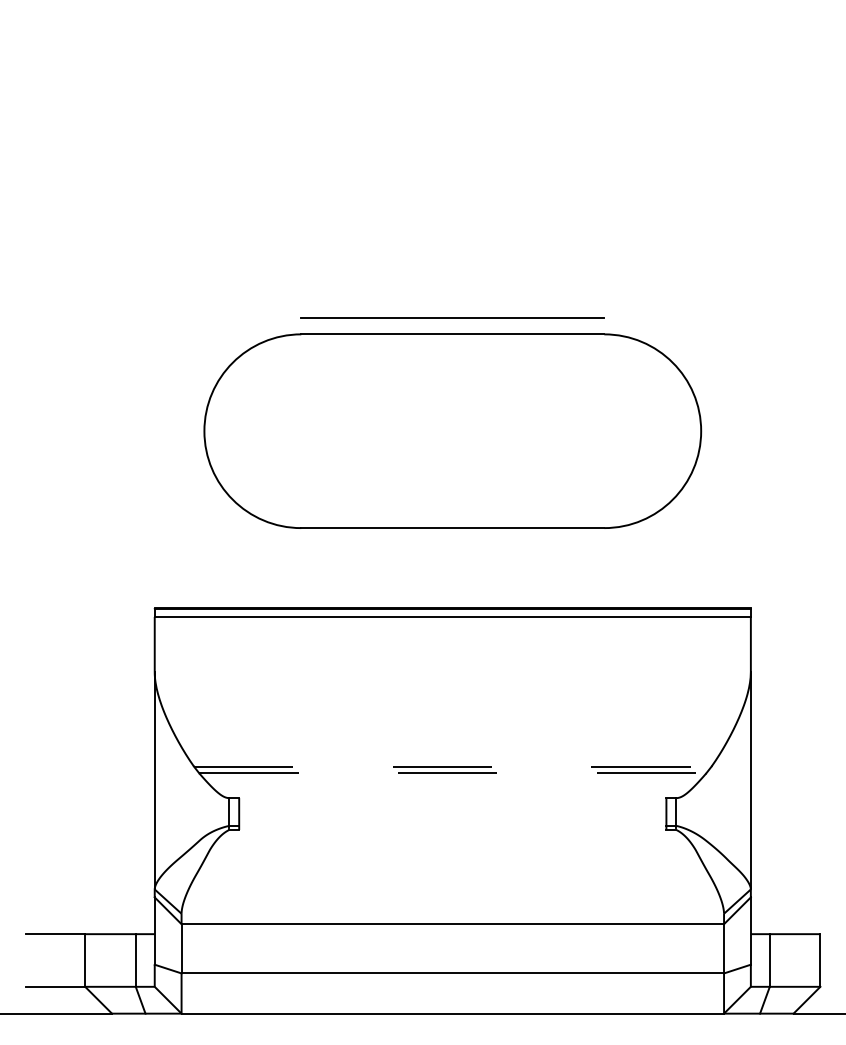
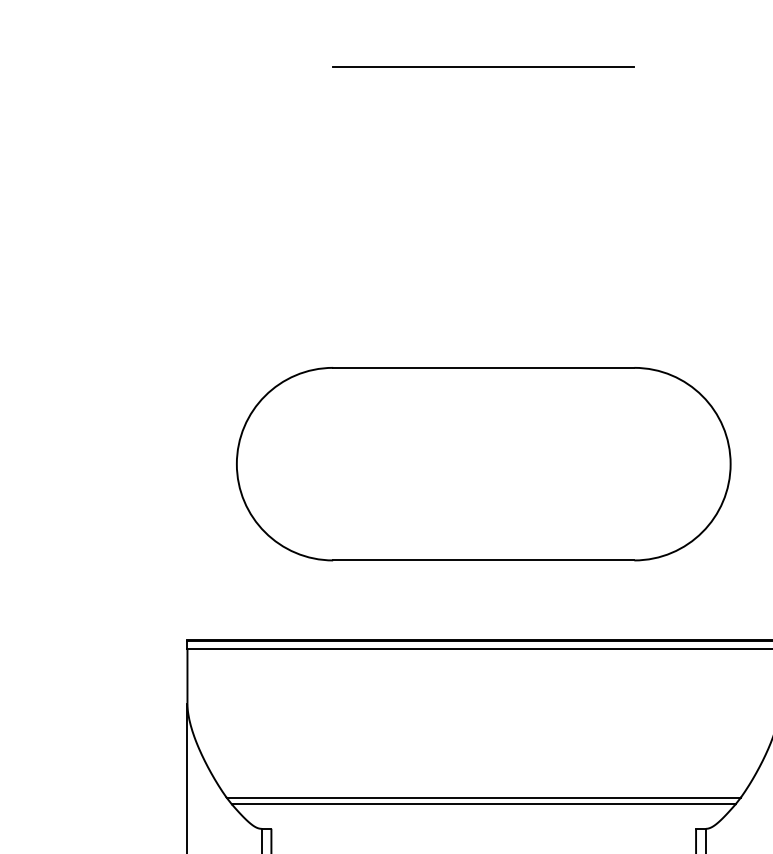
line: (452, 317) -> (483, 65), moved
line: (452, 766) -> (483, 797), dashed -> solid
line: (452, 773) -> (483, 804), dashed -> solid

